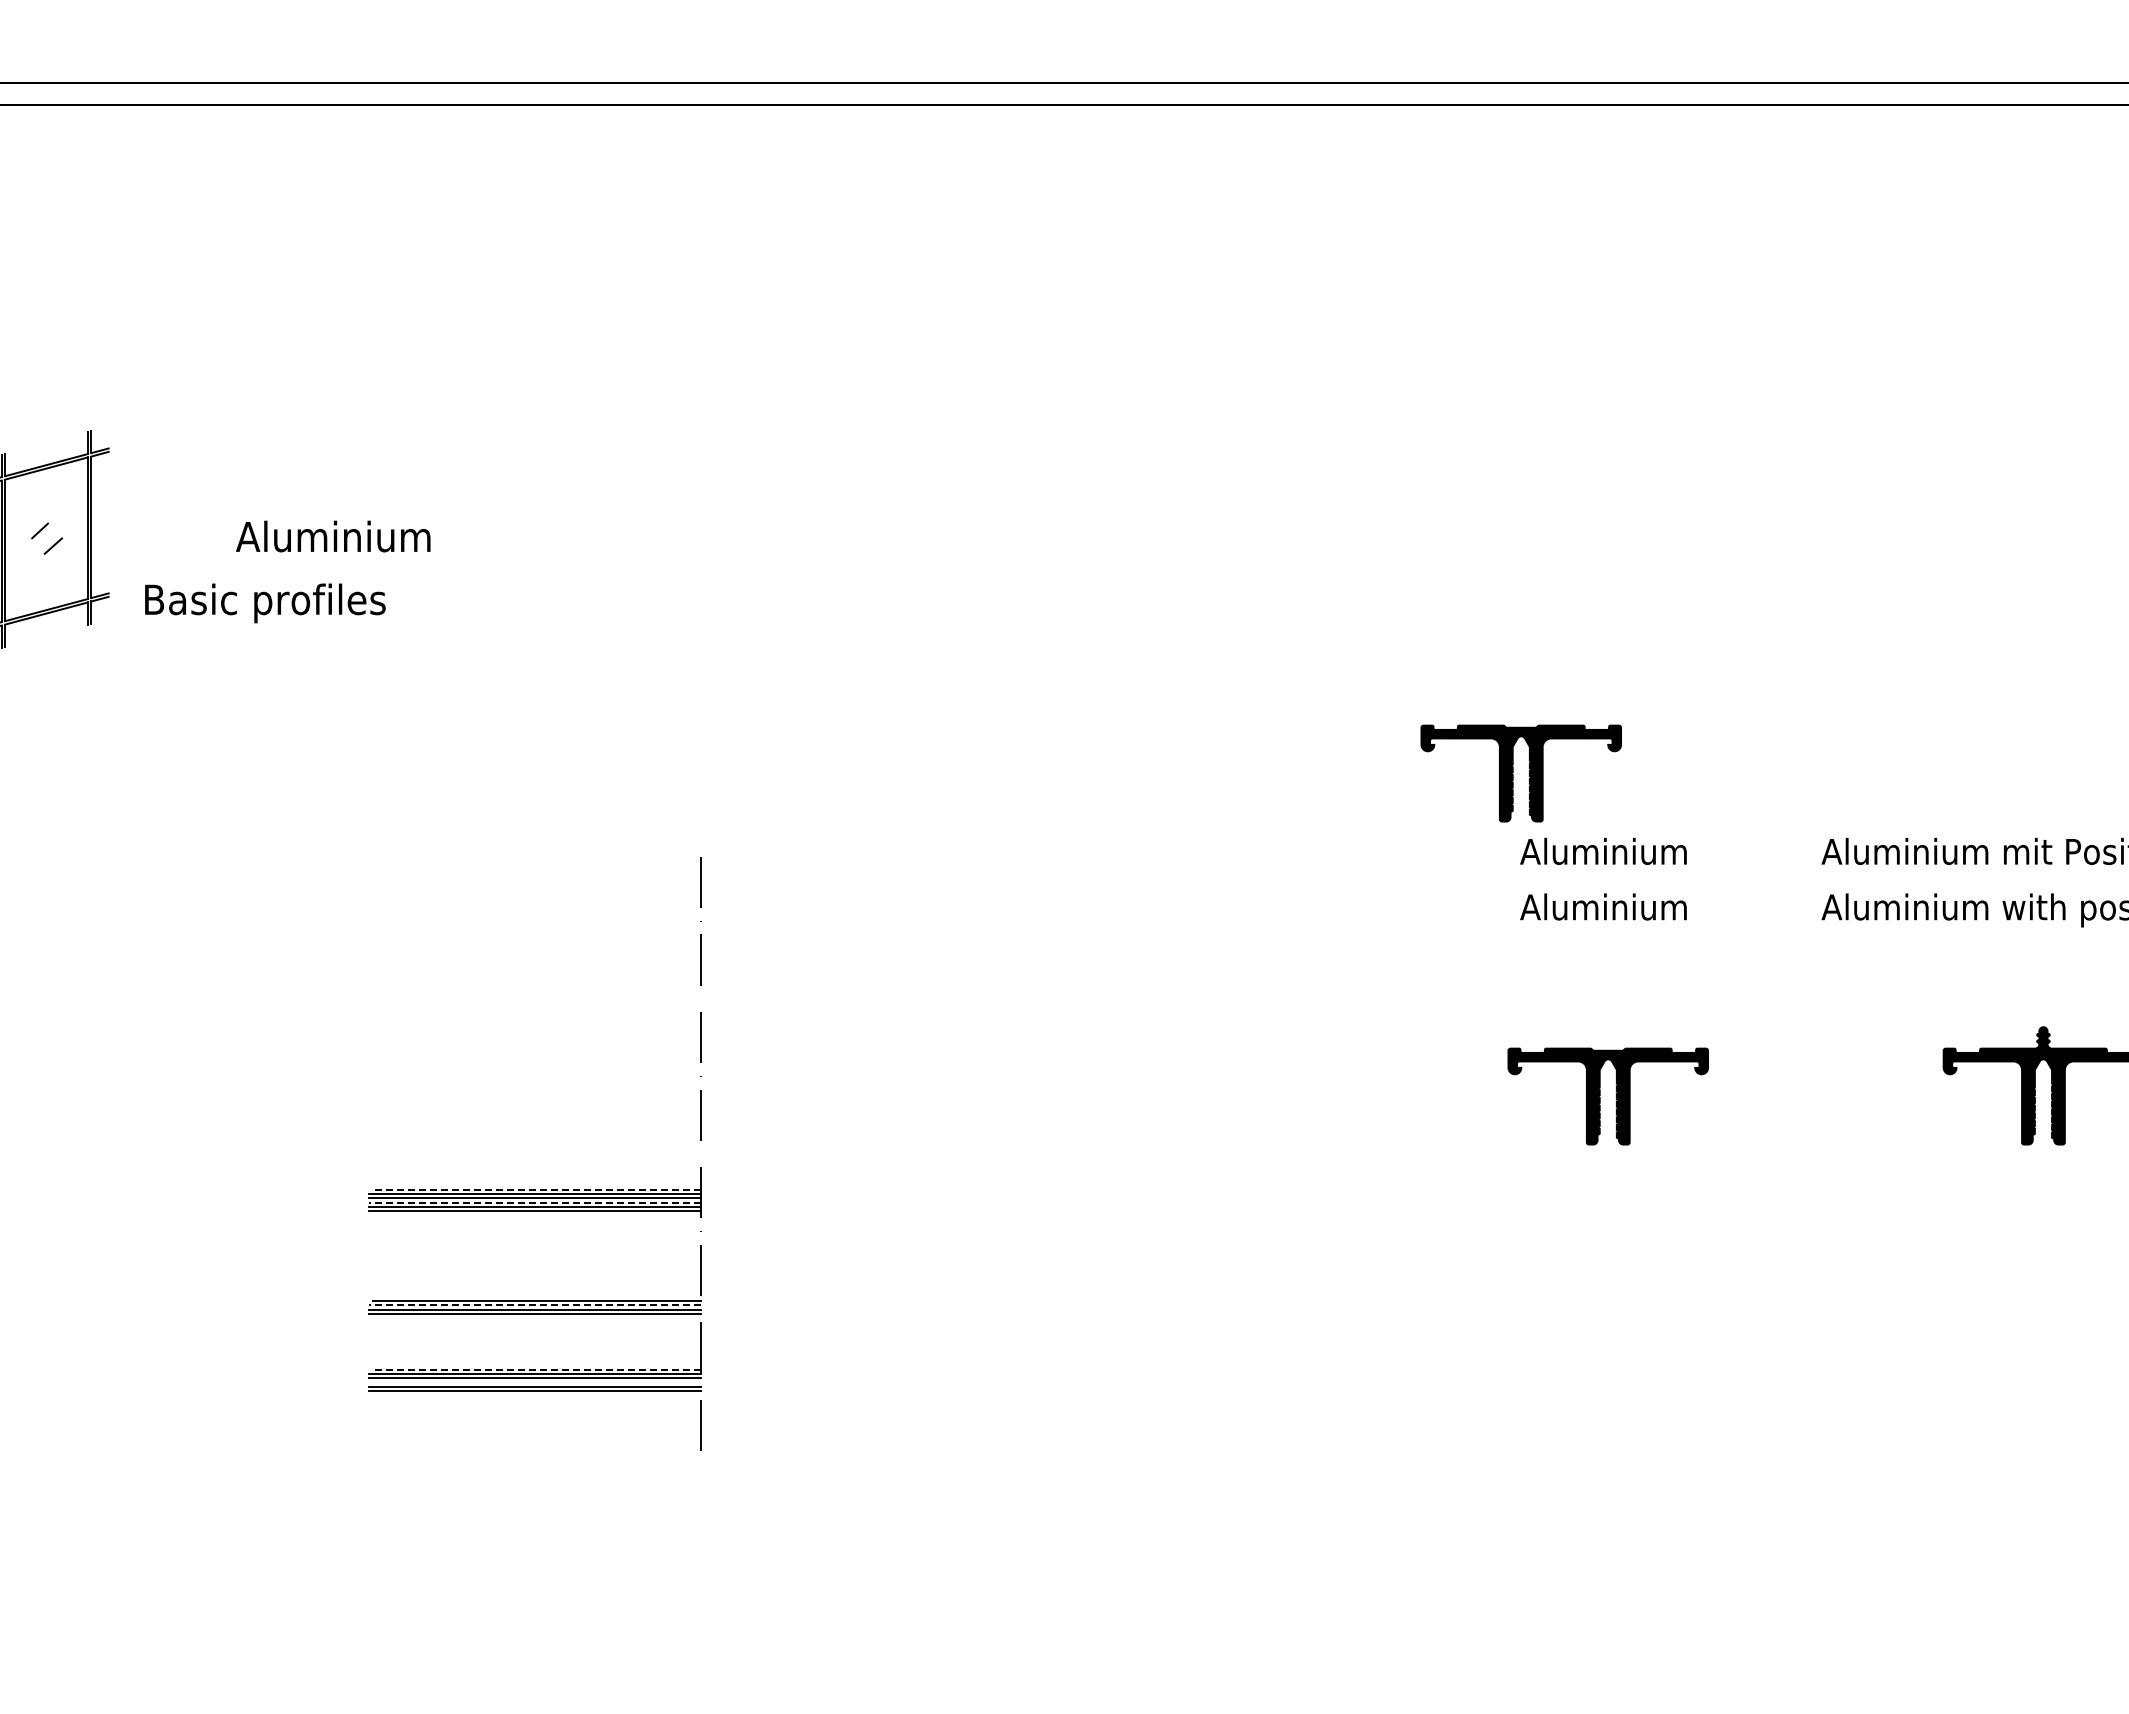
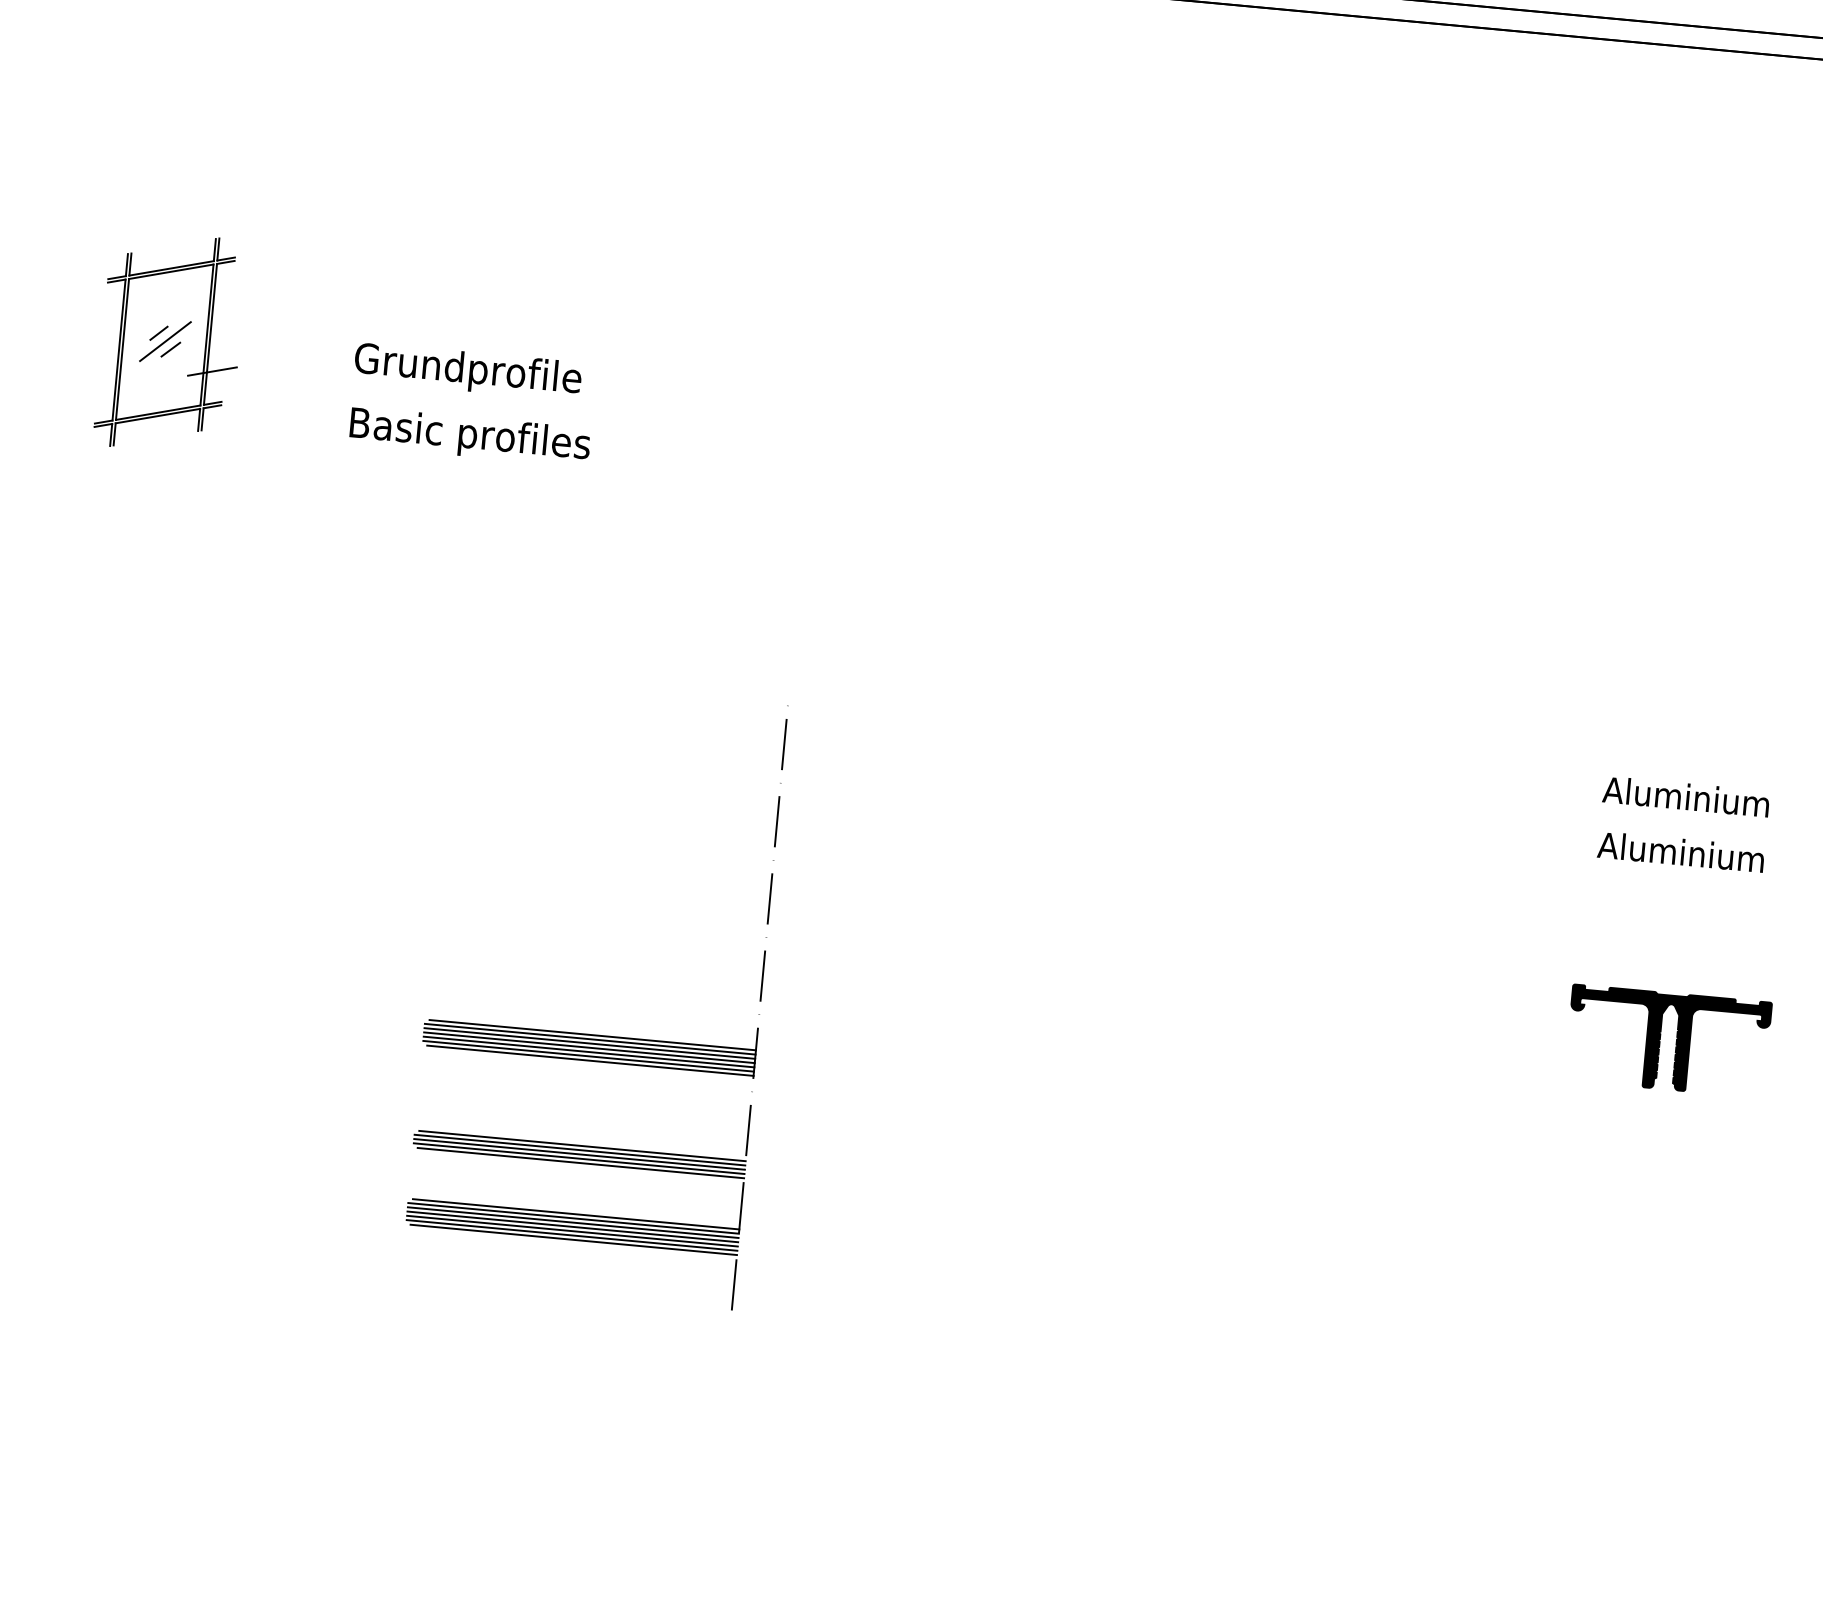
line: (46, 538) -> (164, 341), added
text: (350, 540) -> (467, 371), Aluminium -> Grundprofile
line: (98, 563) -> (214, 371), added
text: (265, 603) -> (470, 437), moved
part: (1513, 772) -> (1603, 709), removed
line: (536, 1189) -> (592, 1034), dashed -> solid
line: (534, 1202) -> (589, 1047), dashed -> solid
line: (536, 1215) -> (590, 1060), added
line: (534, 1305) -> (579, 1150), dashed -> solid
line: (536, 1318) -> (580, 1163), added
line: (536, 1369) -> (575, 1214), dashed -> solid
line: (534, 1382) -> (572, 1226), added
line: (536, 1395) -> (573, 1240), added

